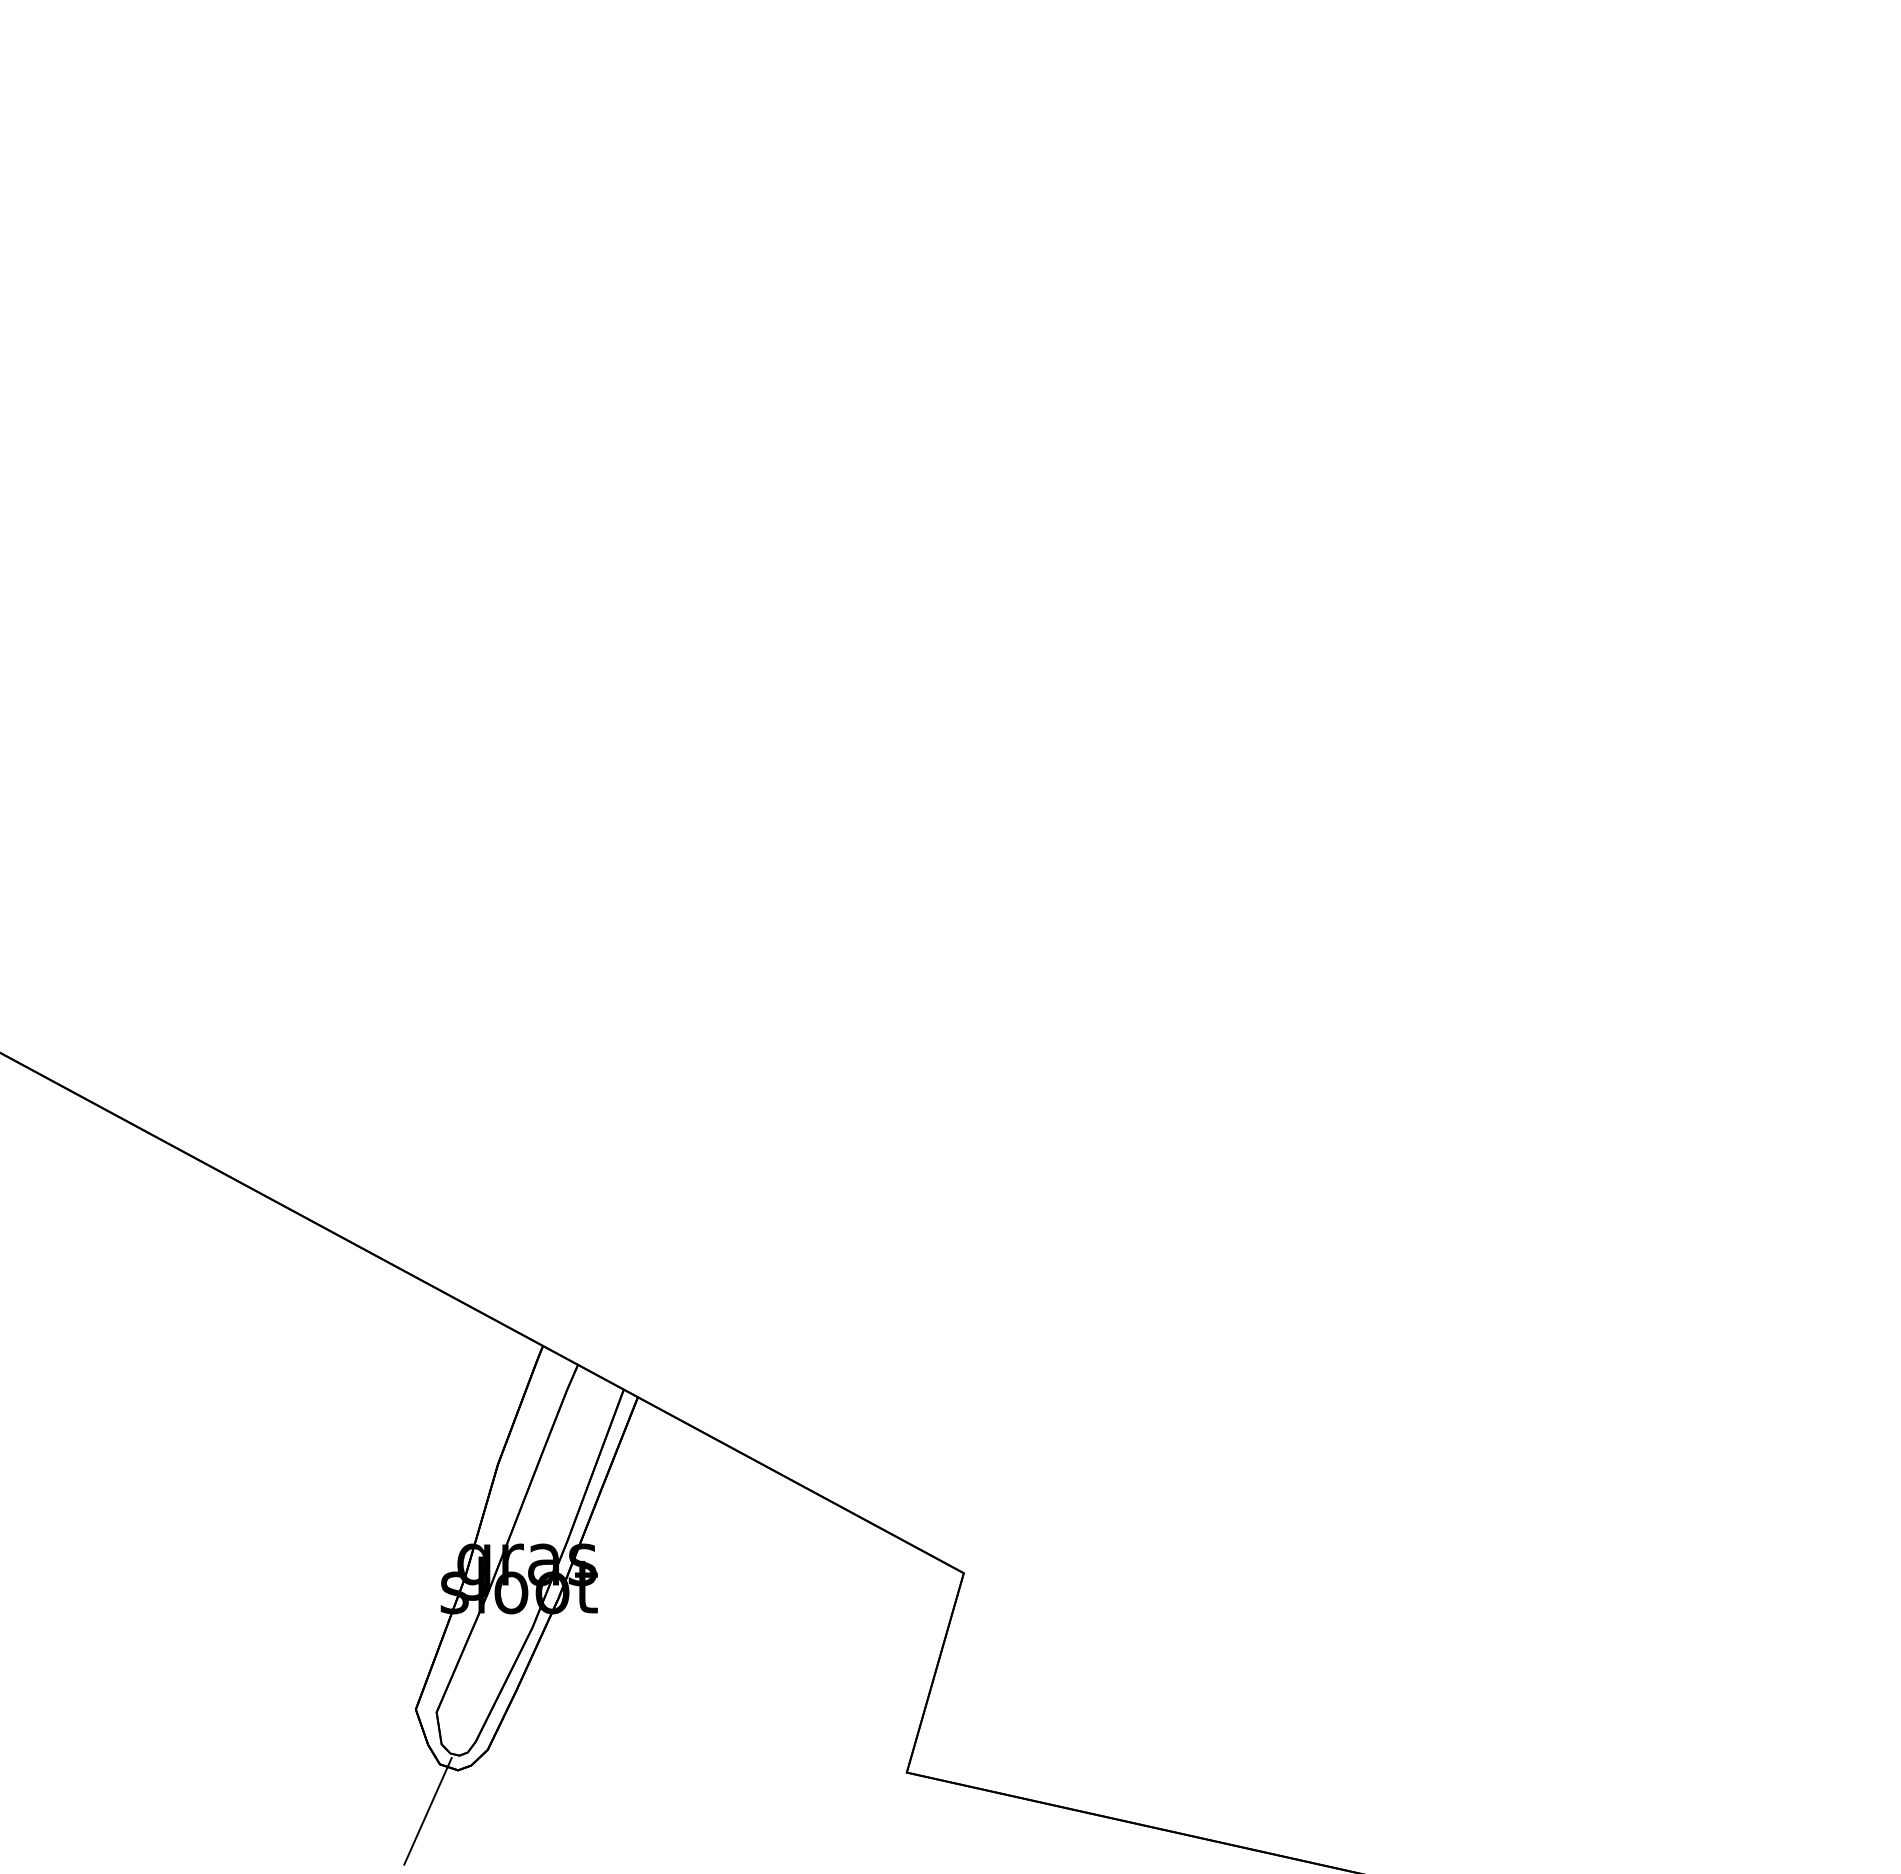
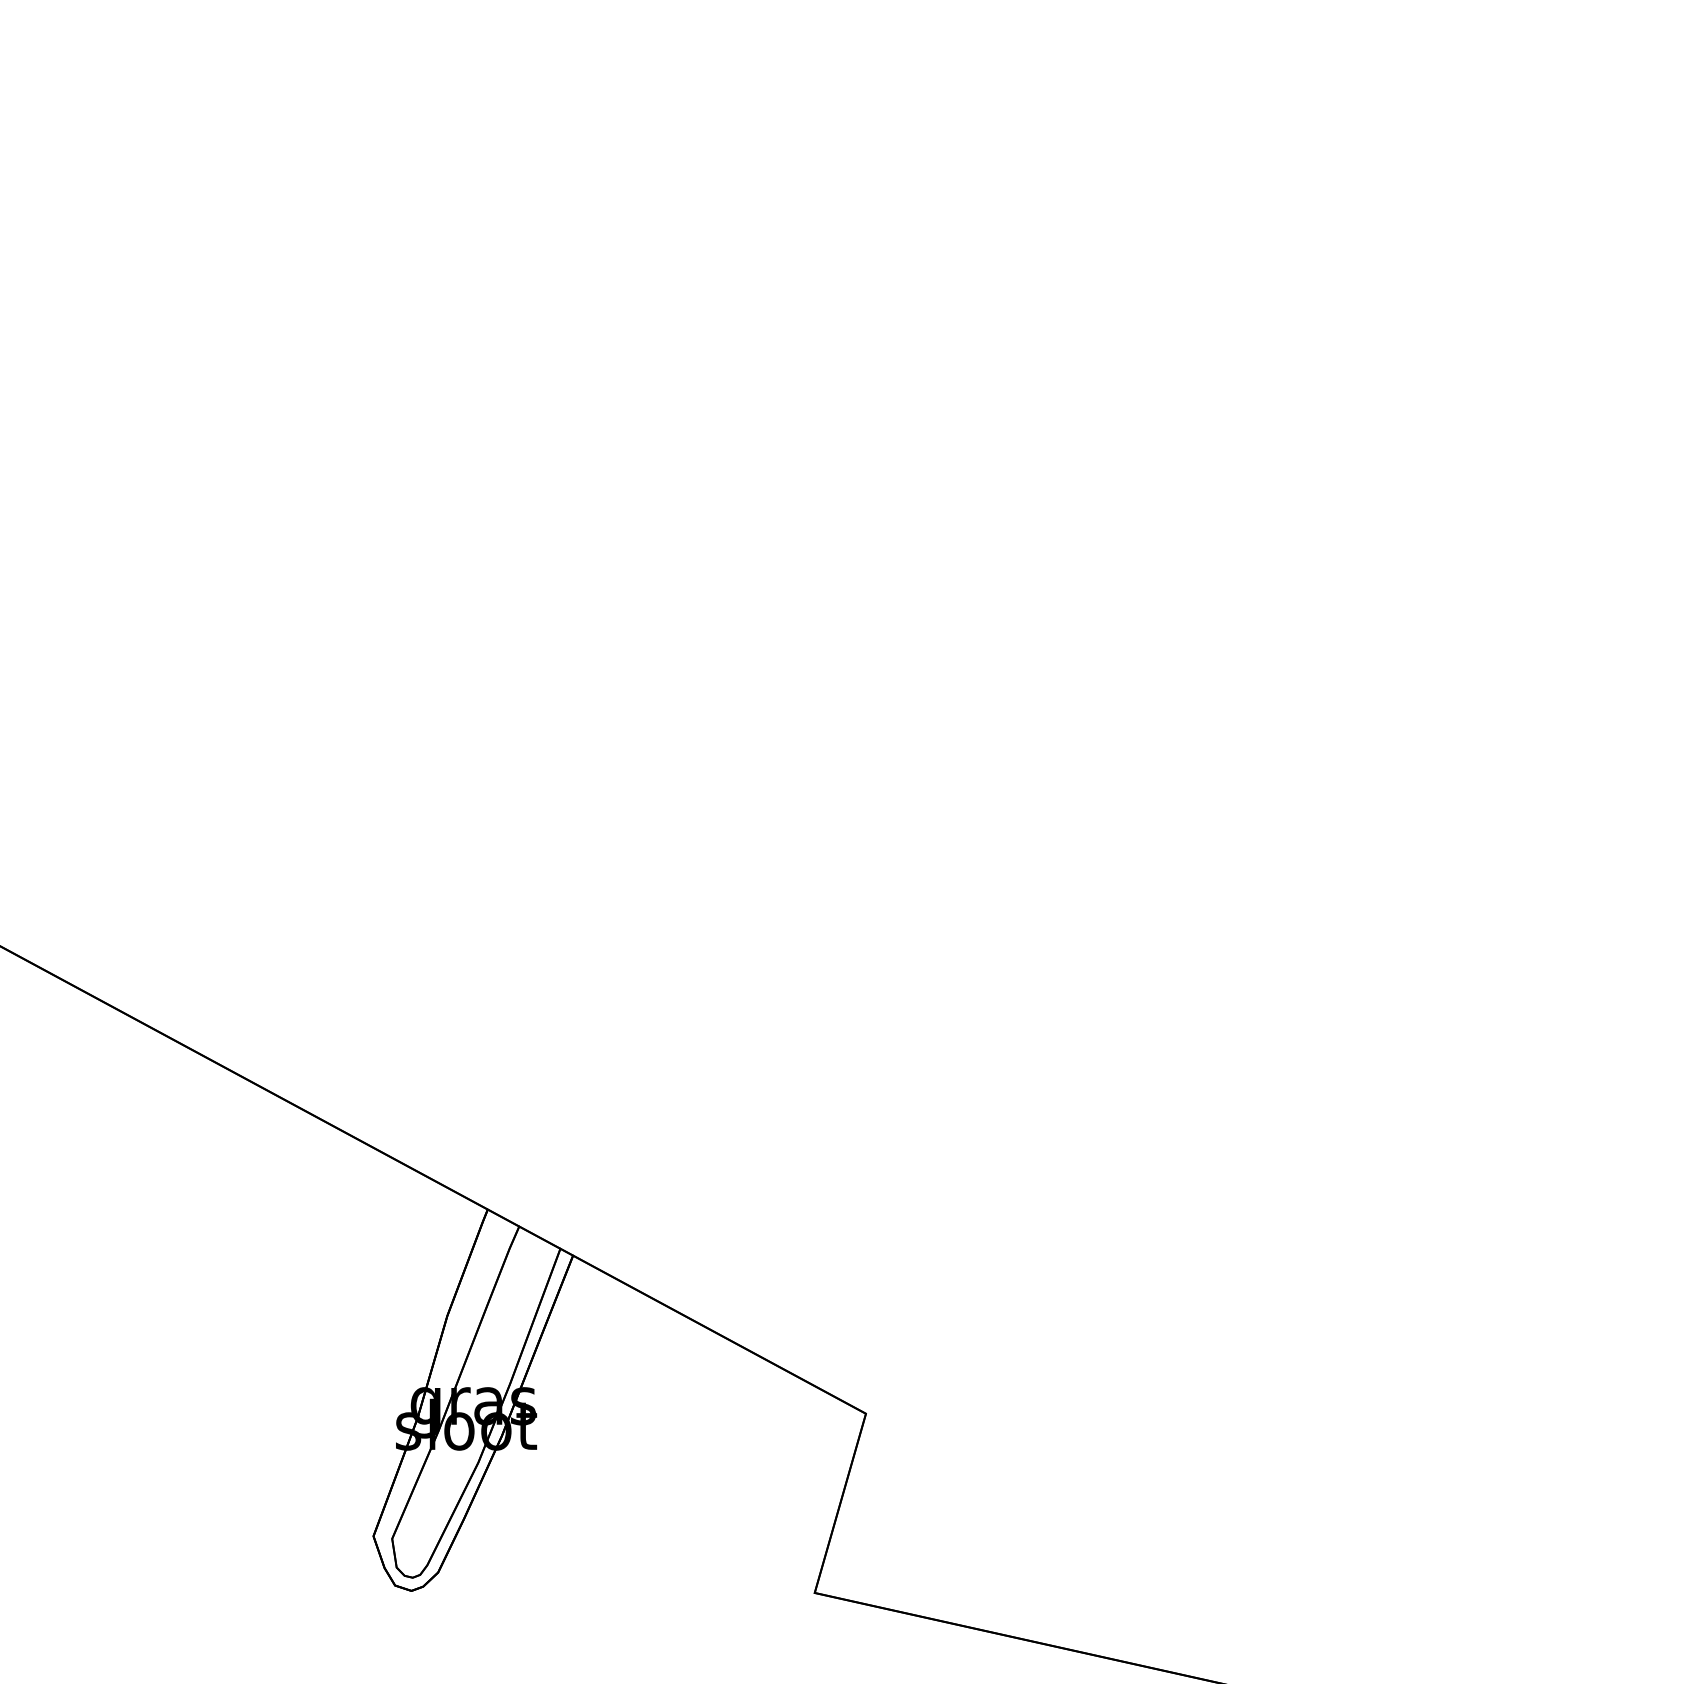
line: (427, 1810) -> (383, 1627), removed

